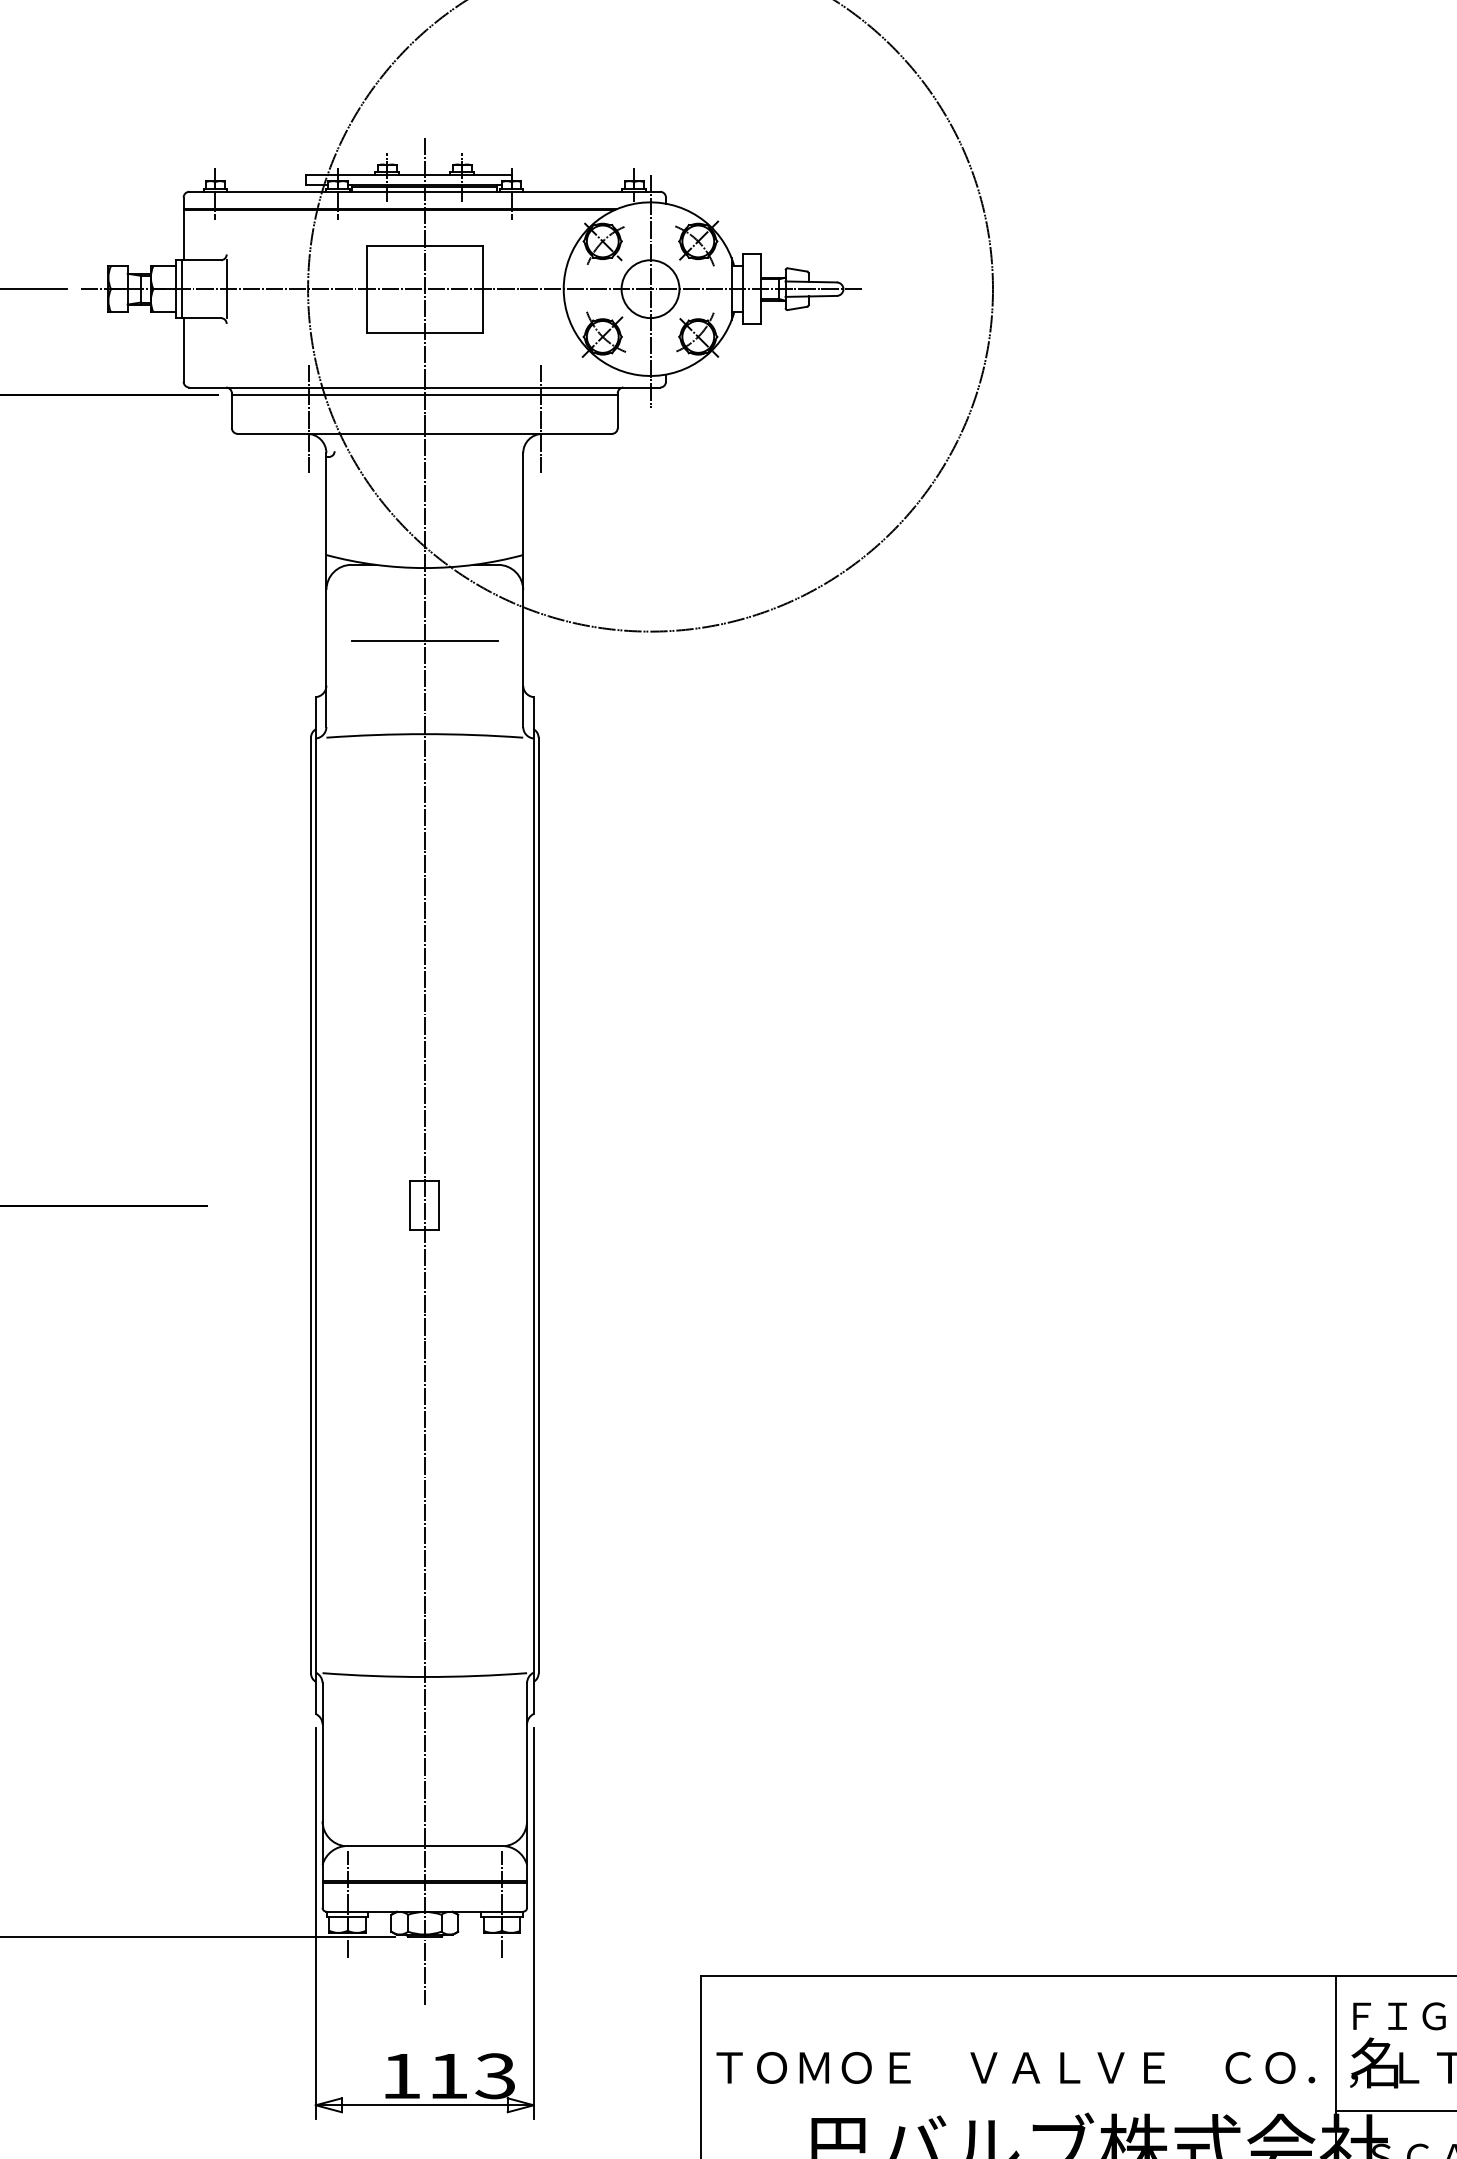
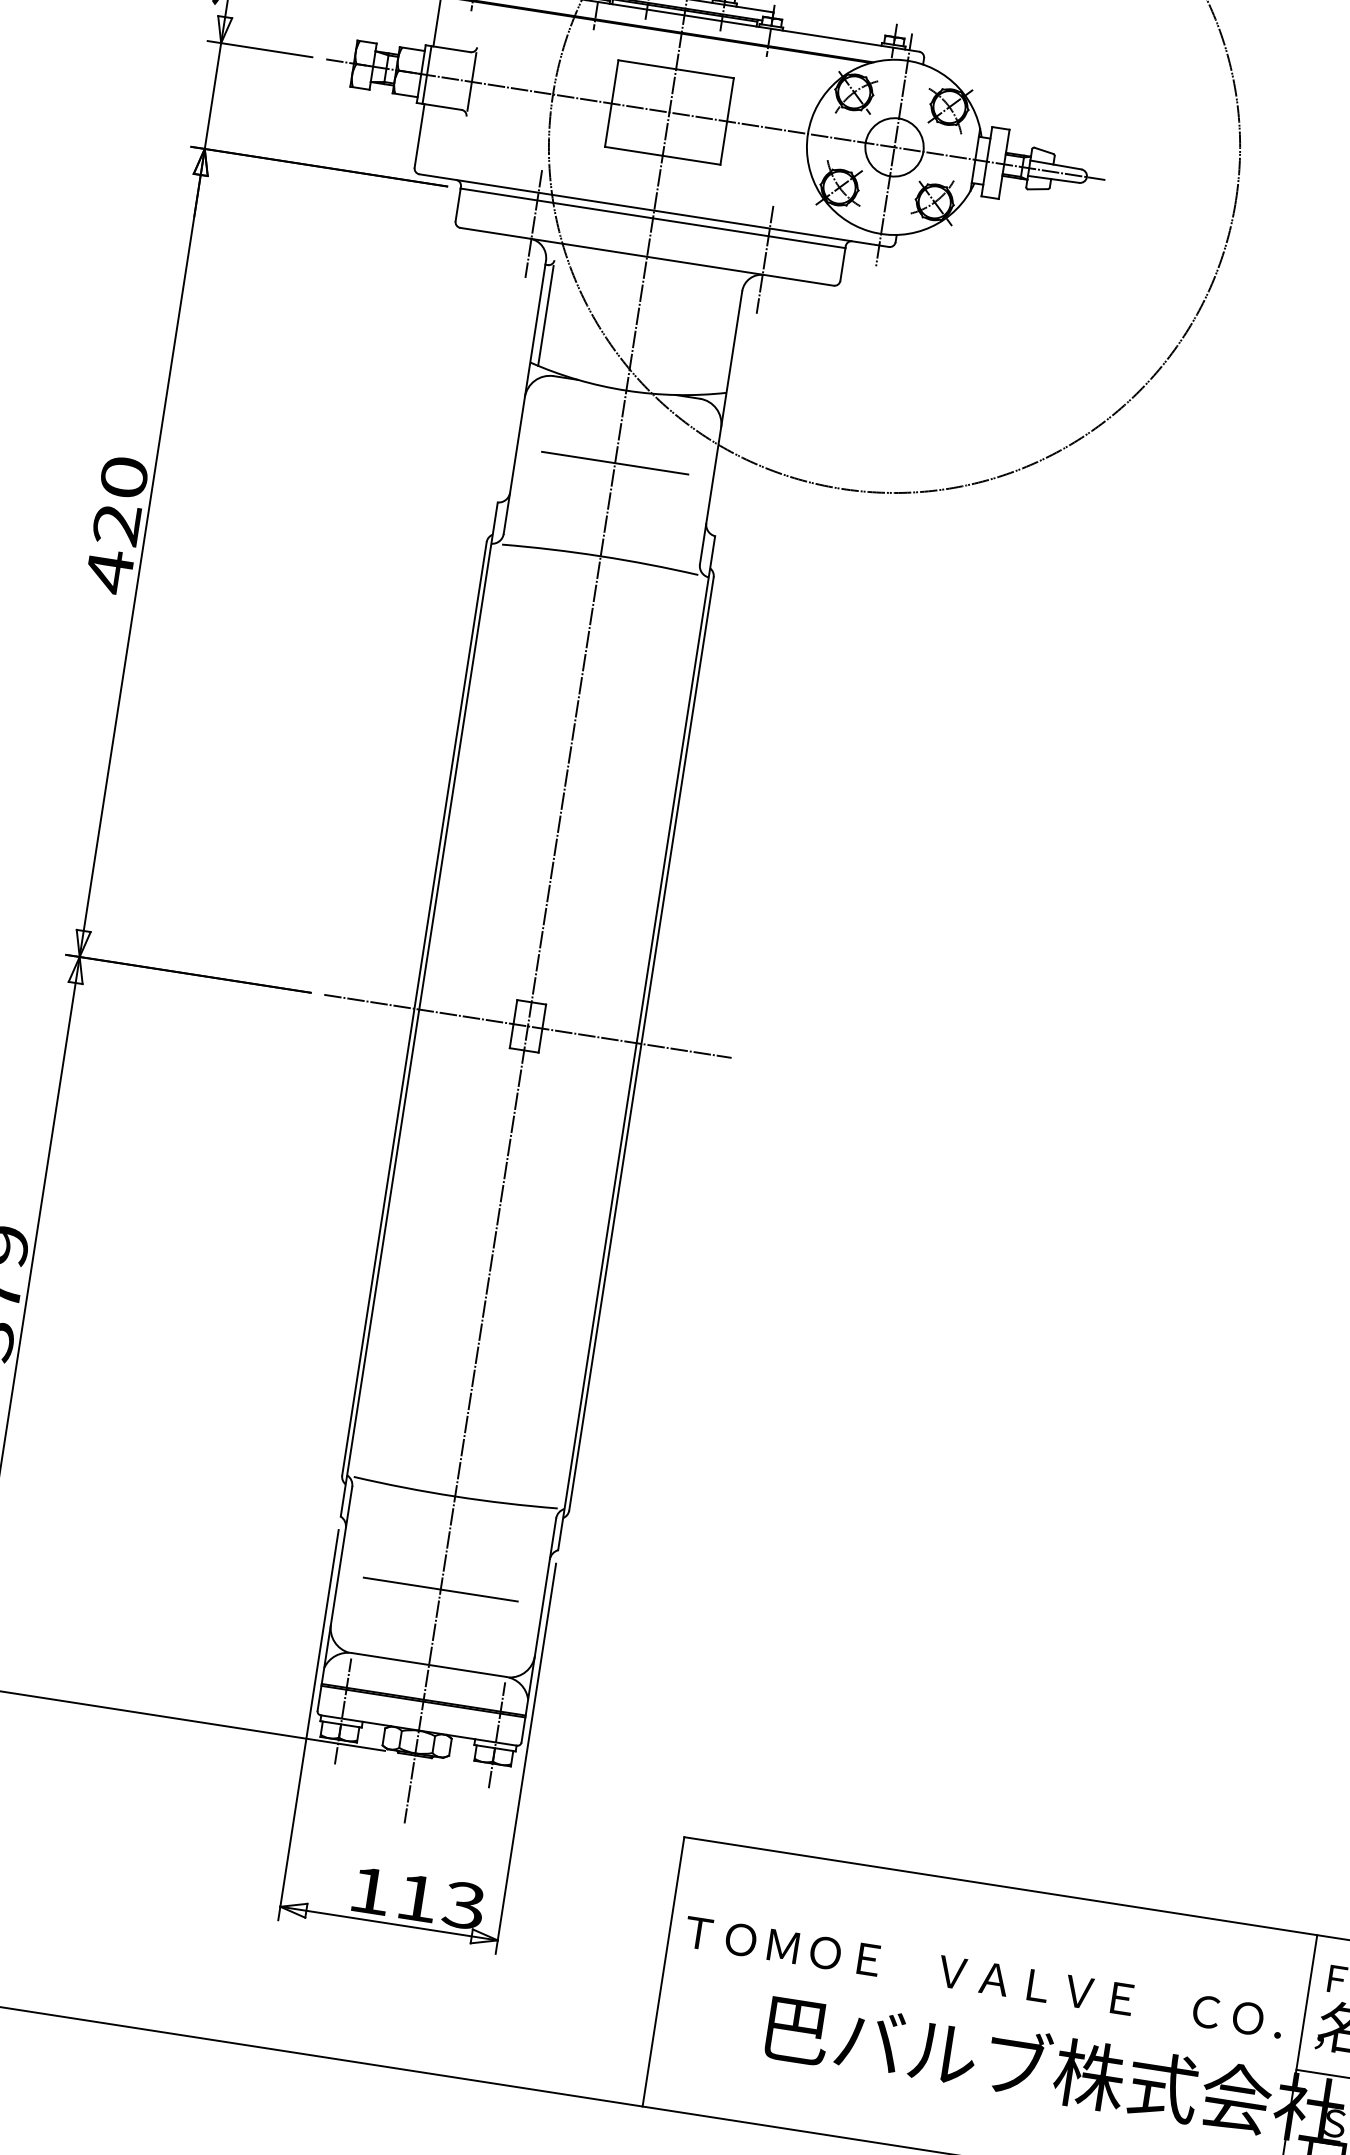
line: (334, 507) -> (545, 316), added
line: (424, 1205) -> (527, 1026), added
line: (424, 1770) -> (440, 1589), added

